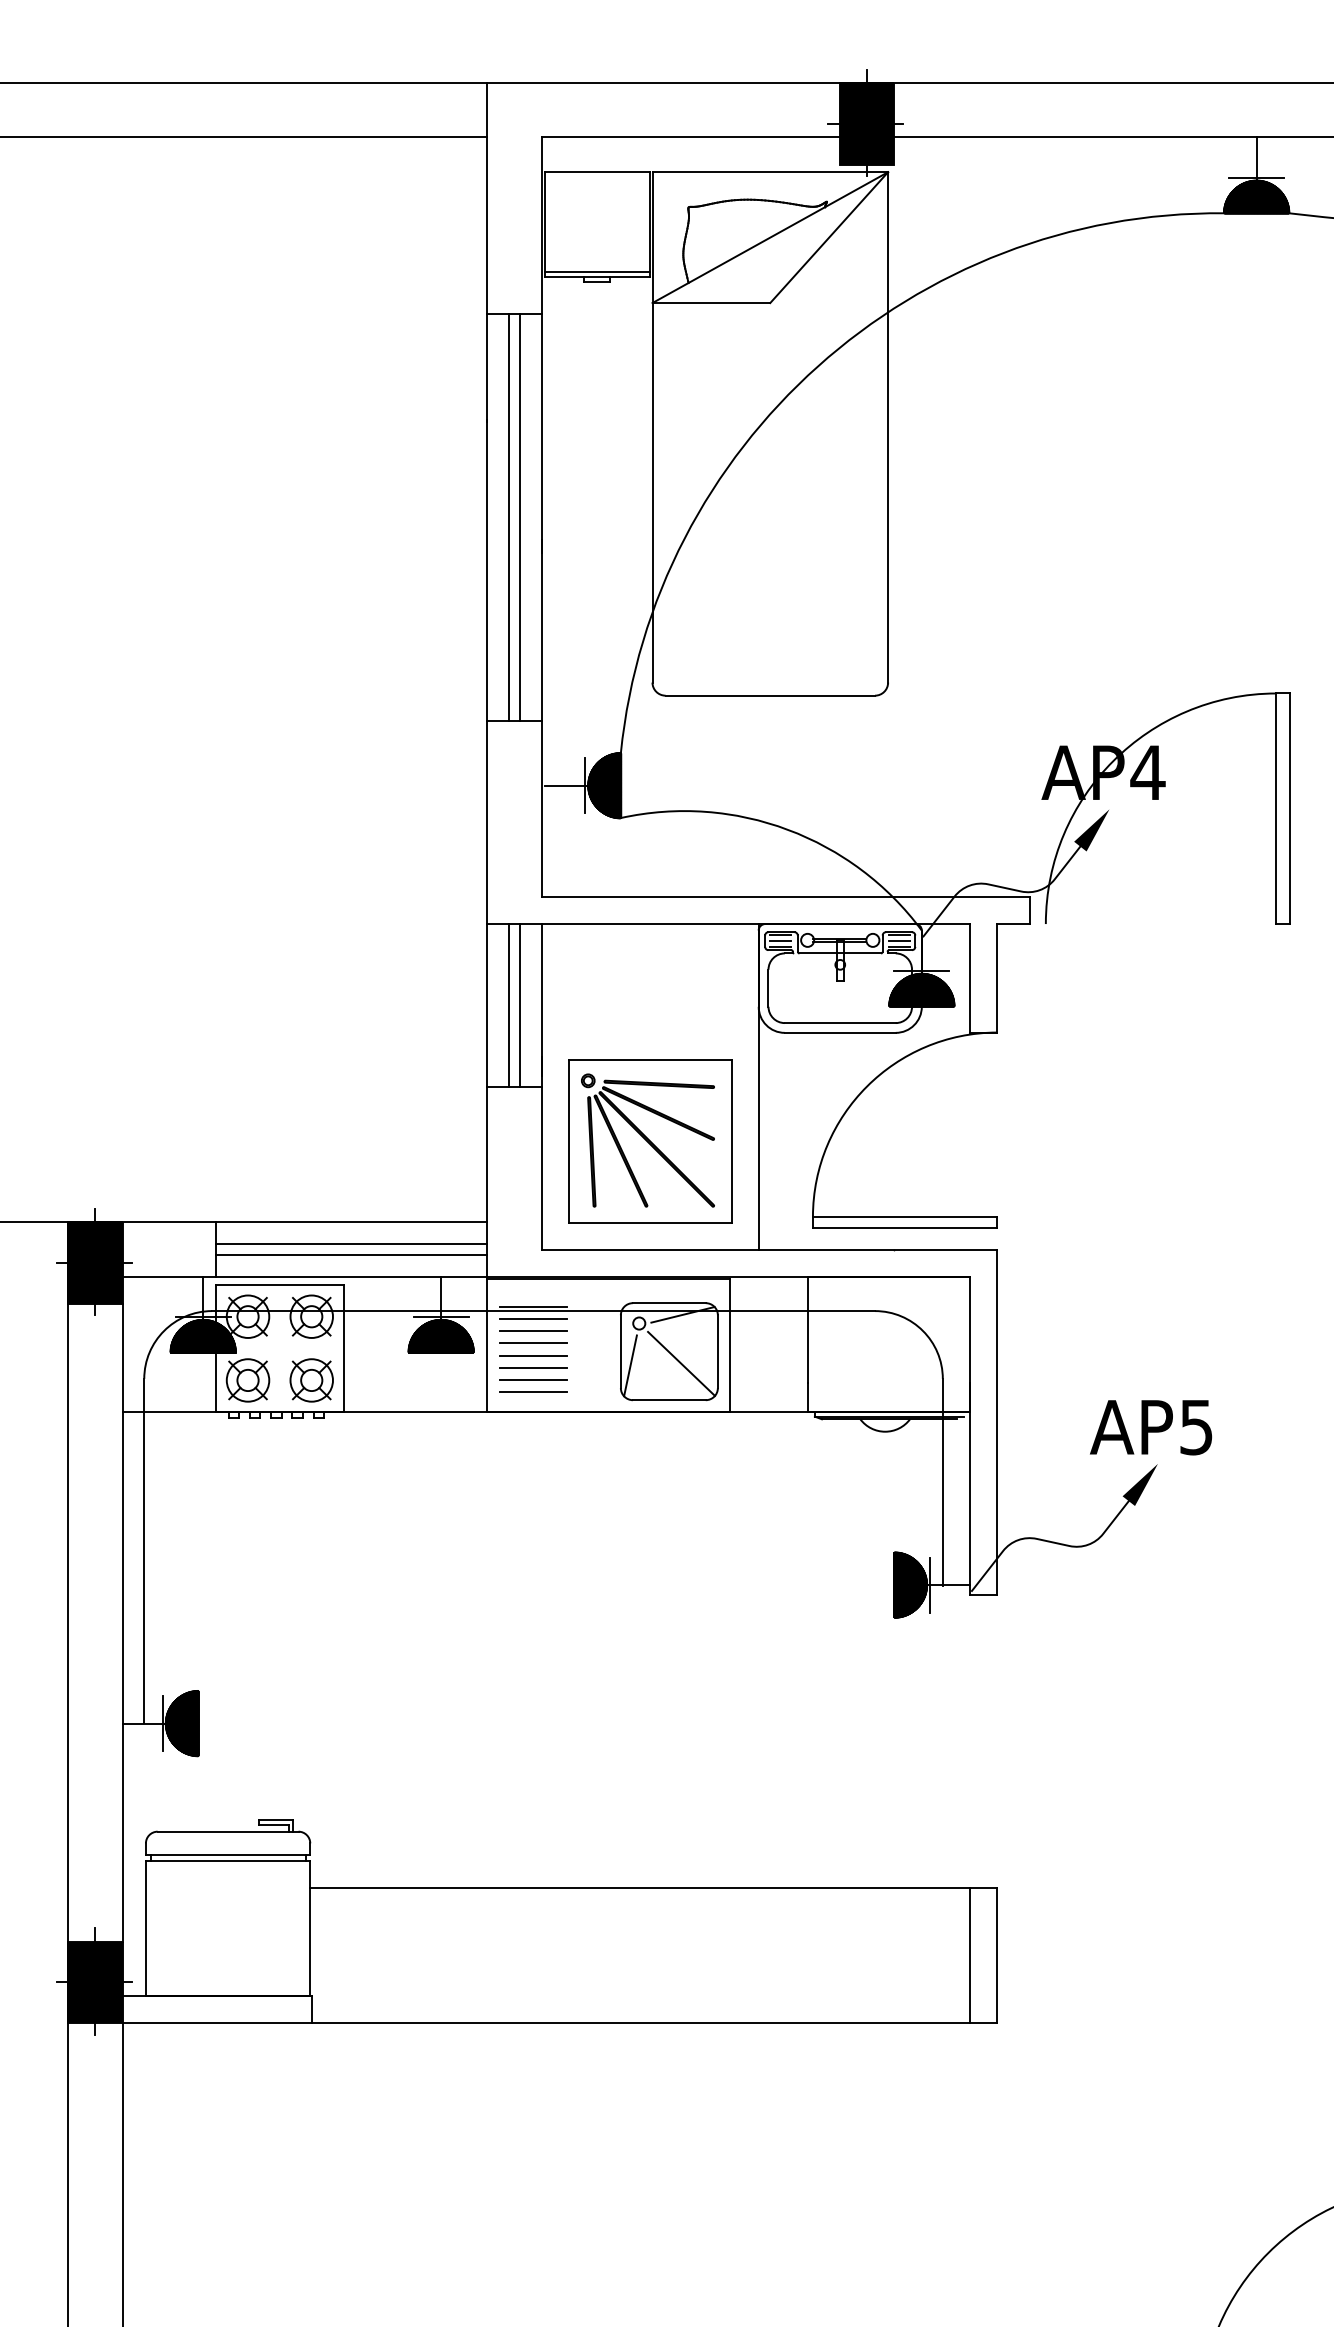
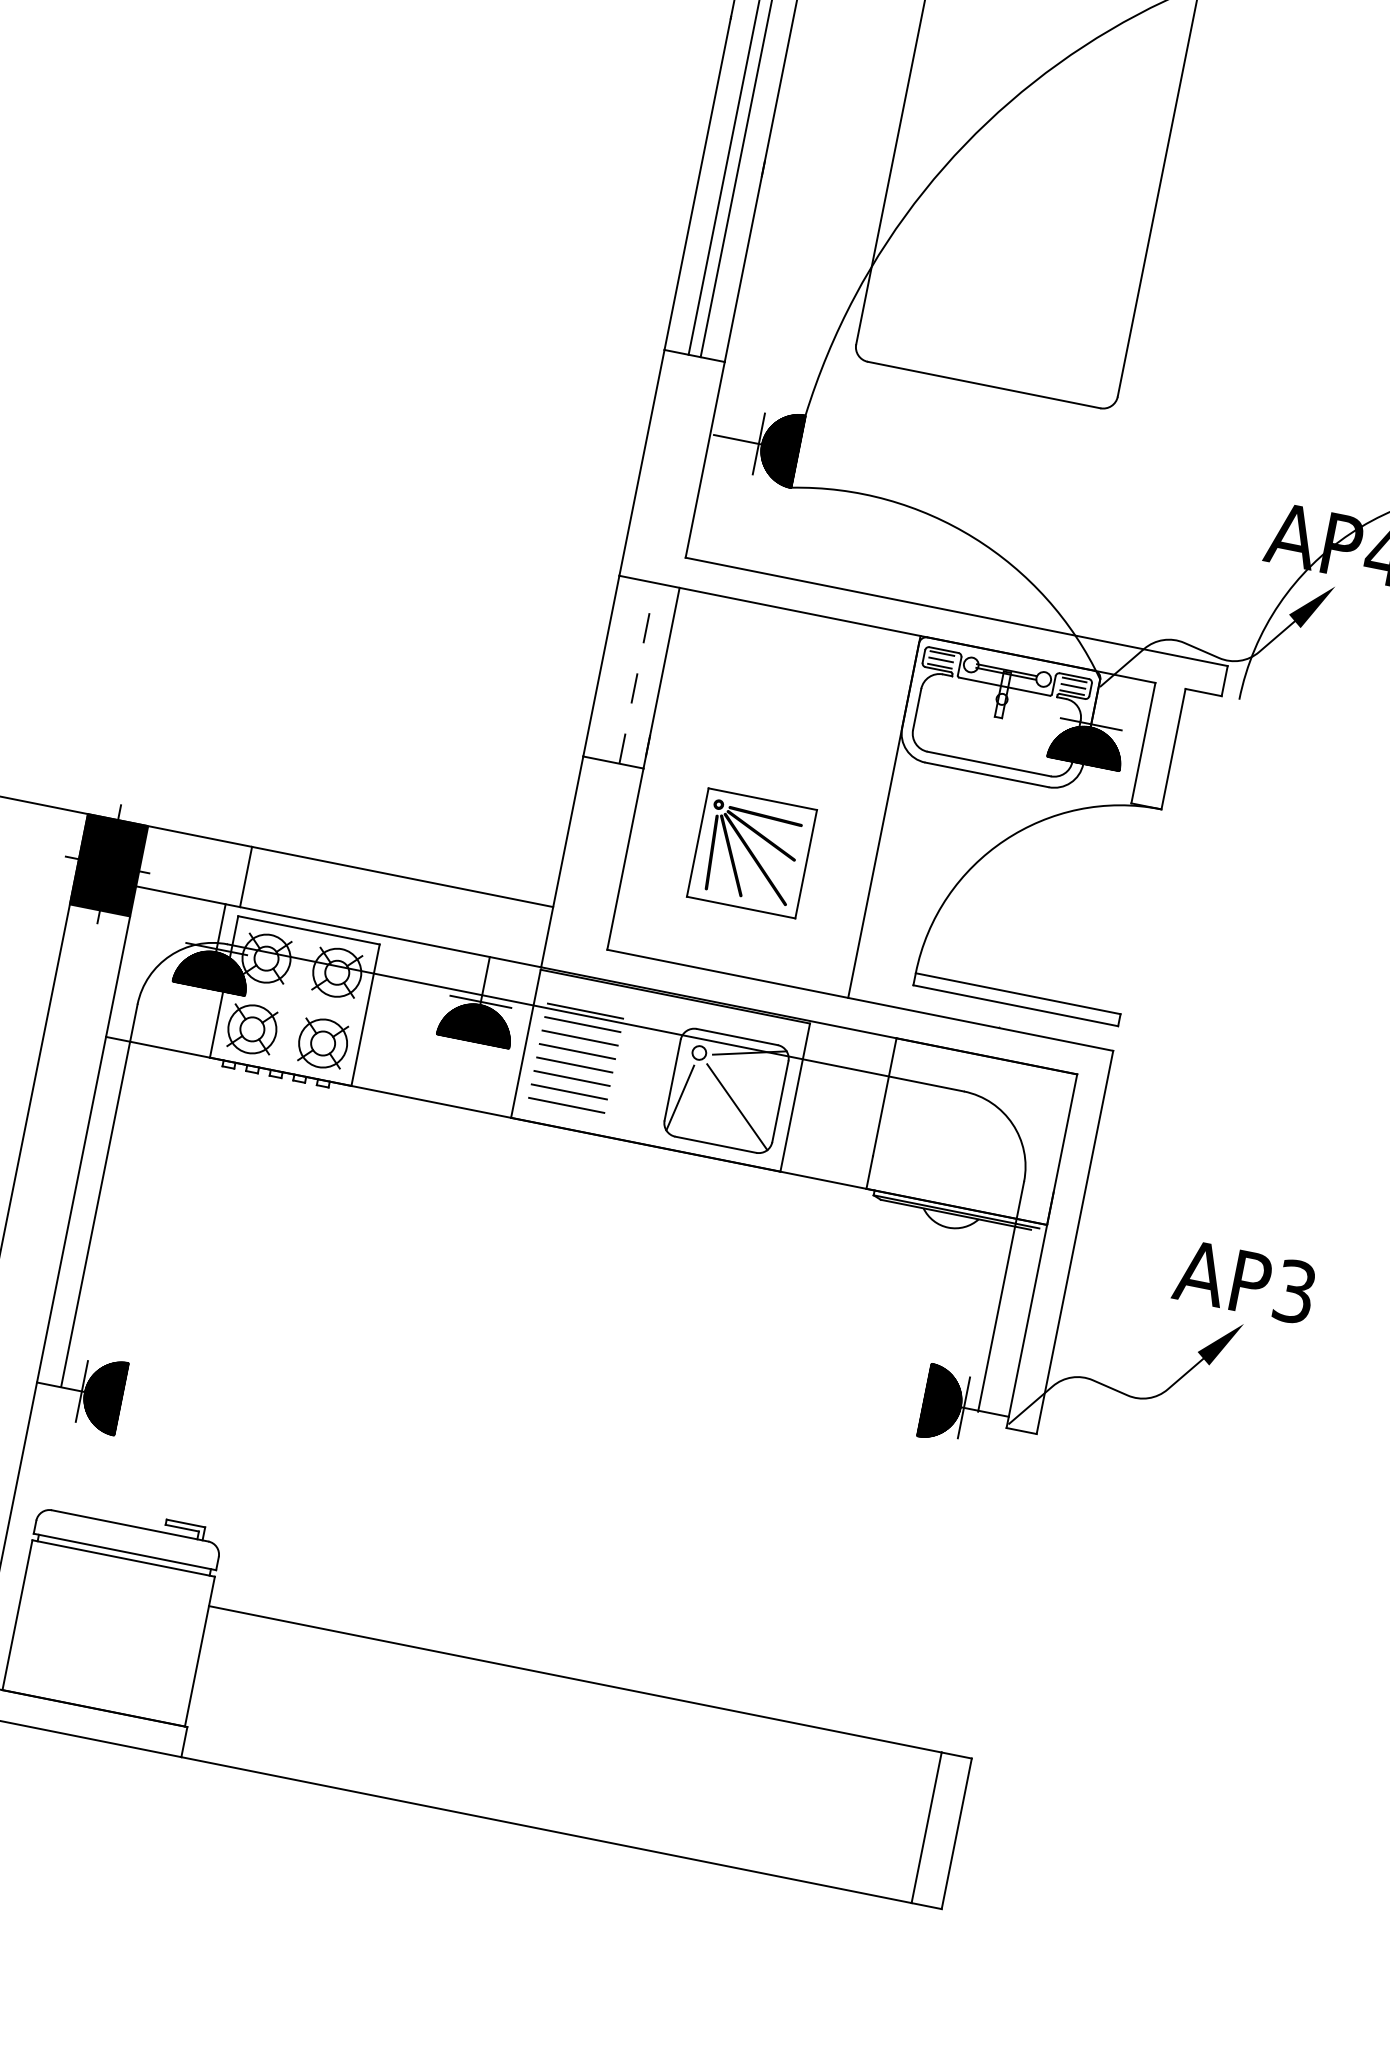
line: (519, 1004) -> (637, 672), solid -> dashed
line: (509, 1005) -> (625, 671), removed
part: (650, 1141) -> (752, 853), size x0.6
line: (351, 1244) -> (397, 901), removed
line: (351, 1254) -> (395, 912), removed
text: (1196, 1426) -> (1295, 1290), AP5 -> AP3

